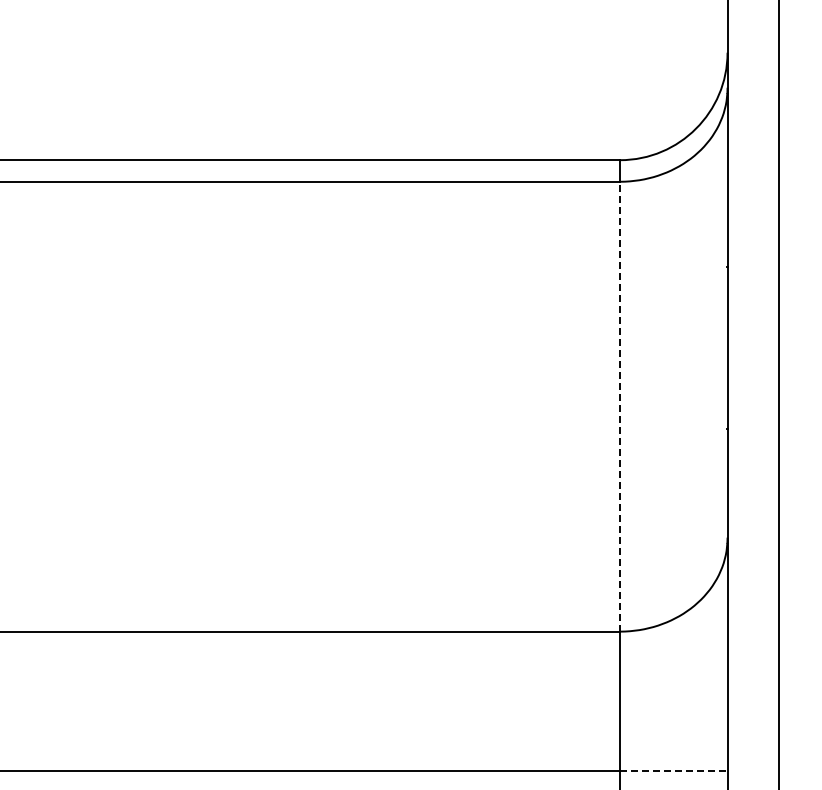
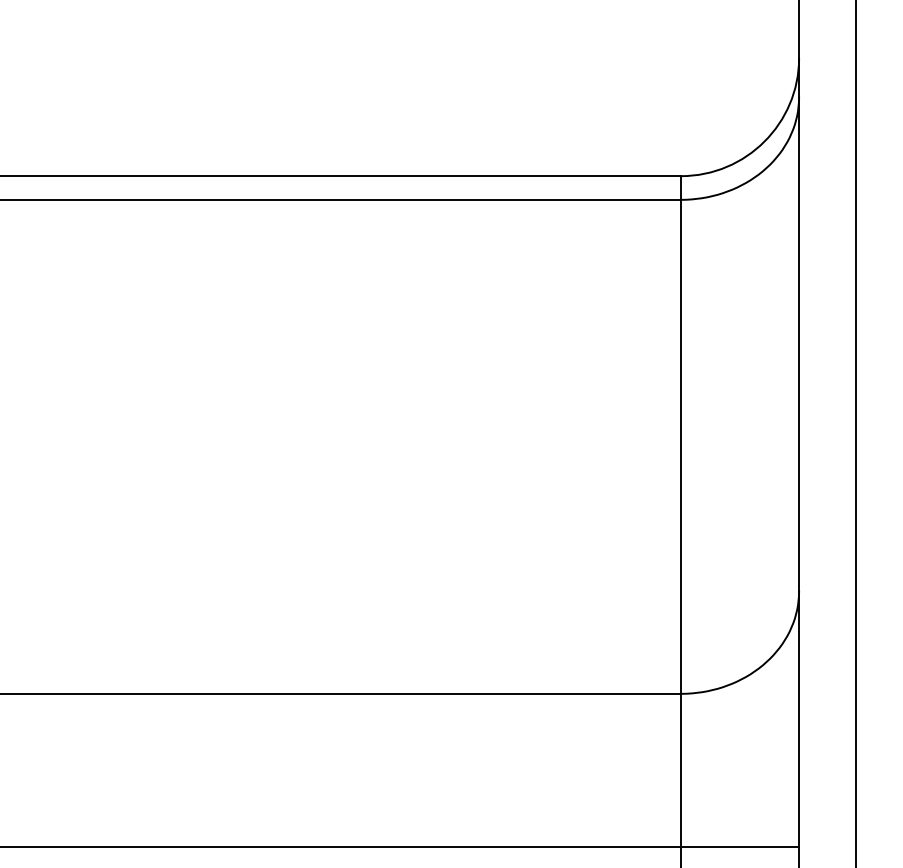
line: (620, 406) -> (681, 446), dashed -> solid
line: (673, 771) -> (739, 847), dashed -> solid

